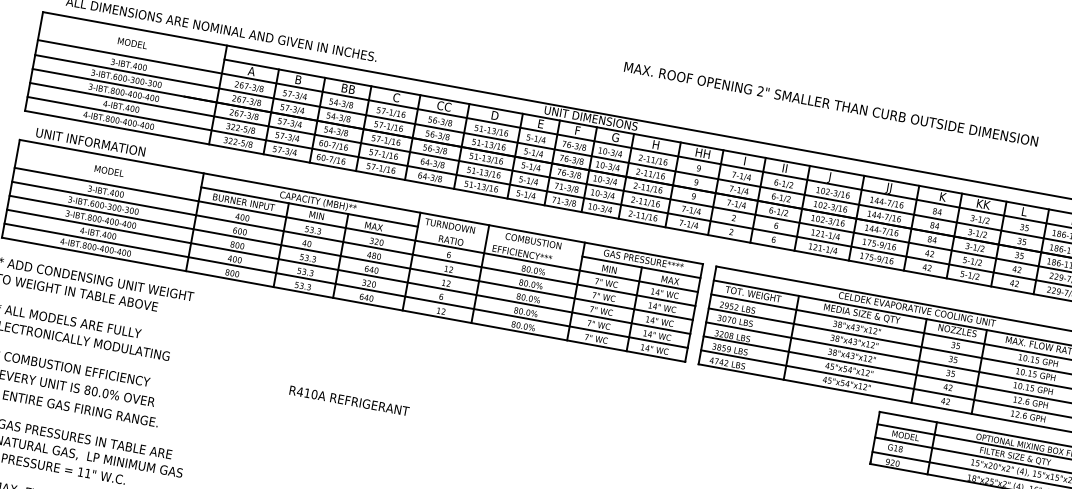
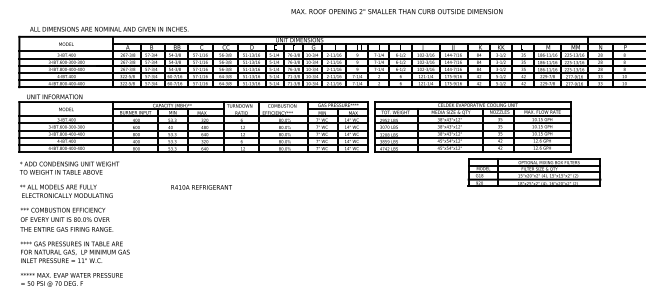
text: (830, 103) -> (396, 11), moved
text: (349, 401) -> (201, 187), moved

